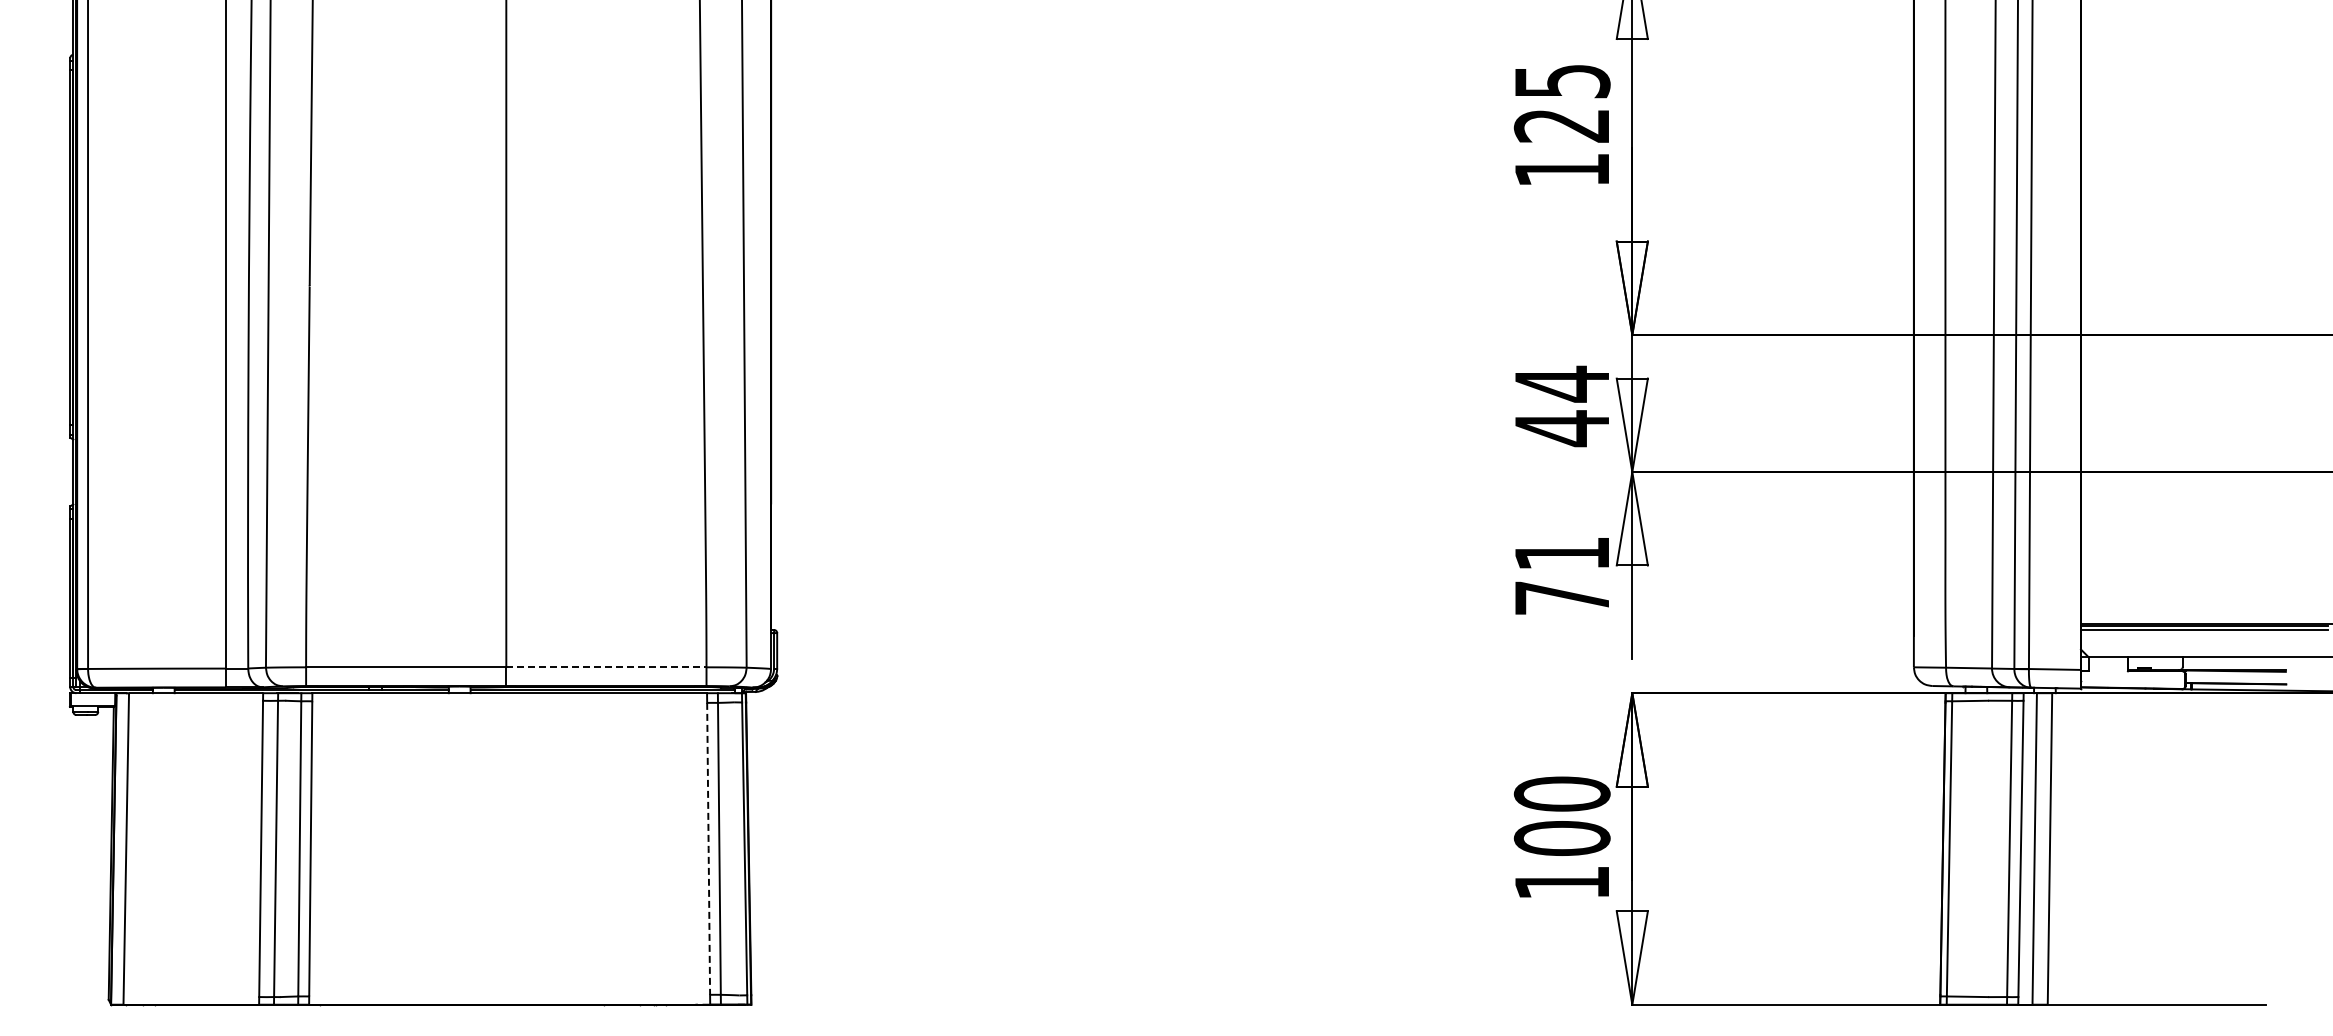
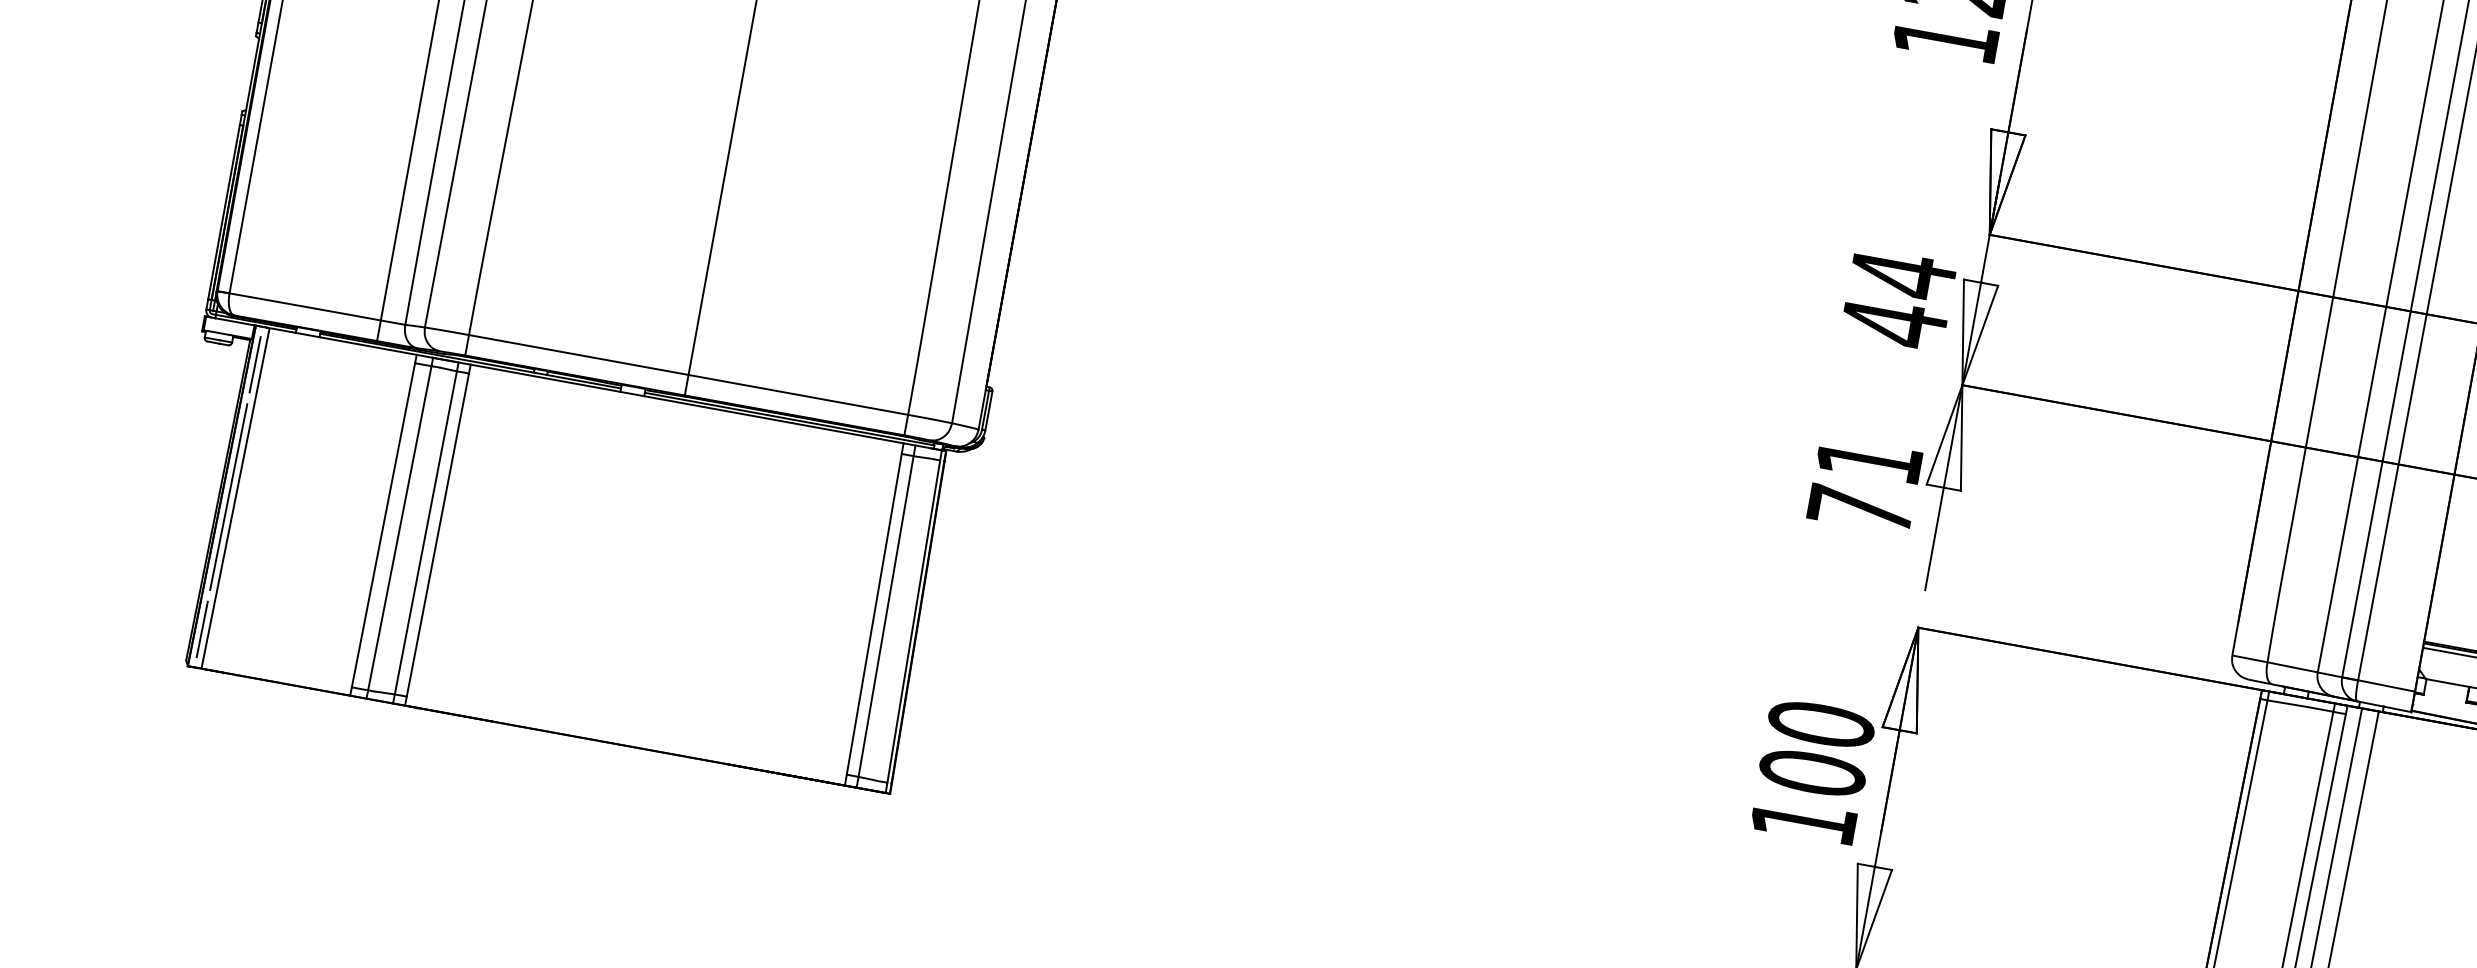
line: (606, 667) -> (798, 395), dashed -> solid
line: (121, 727) -> (254, 364), added
line: (119, 848) -> (228, 496), added
line: (708, 849) -> (874, 615), dashed -> solid
line: (117, 969) -> (201, 628), added

